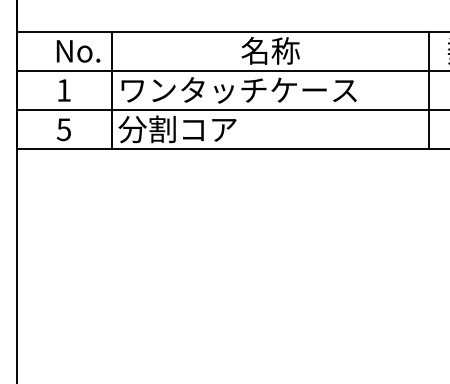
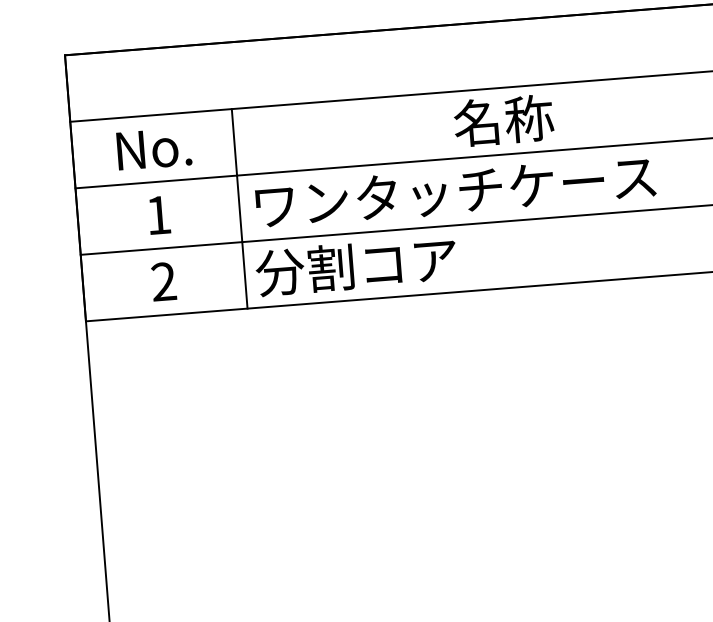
text: (78, 51) -> (154, 149), moved
text: (63, 129) -> (162, 281), 5 -> 2

